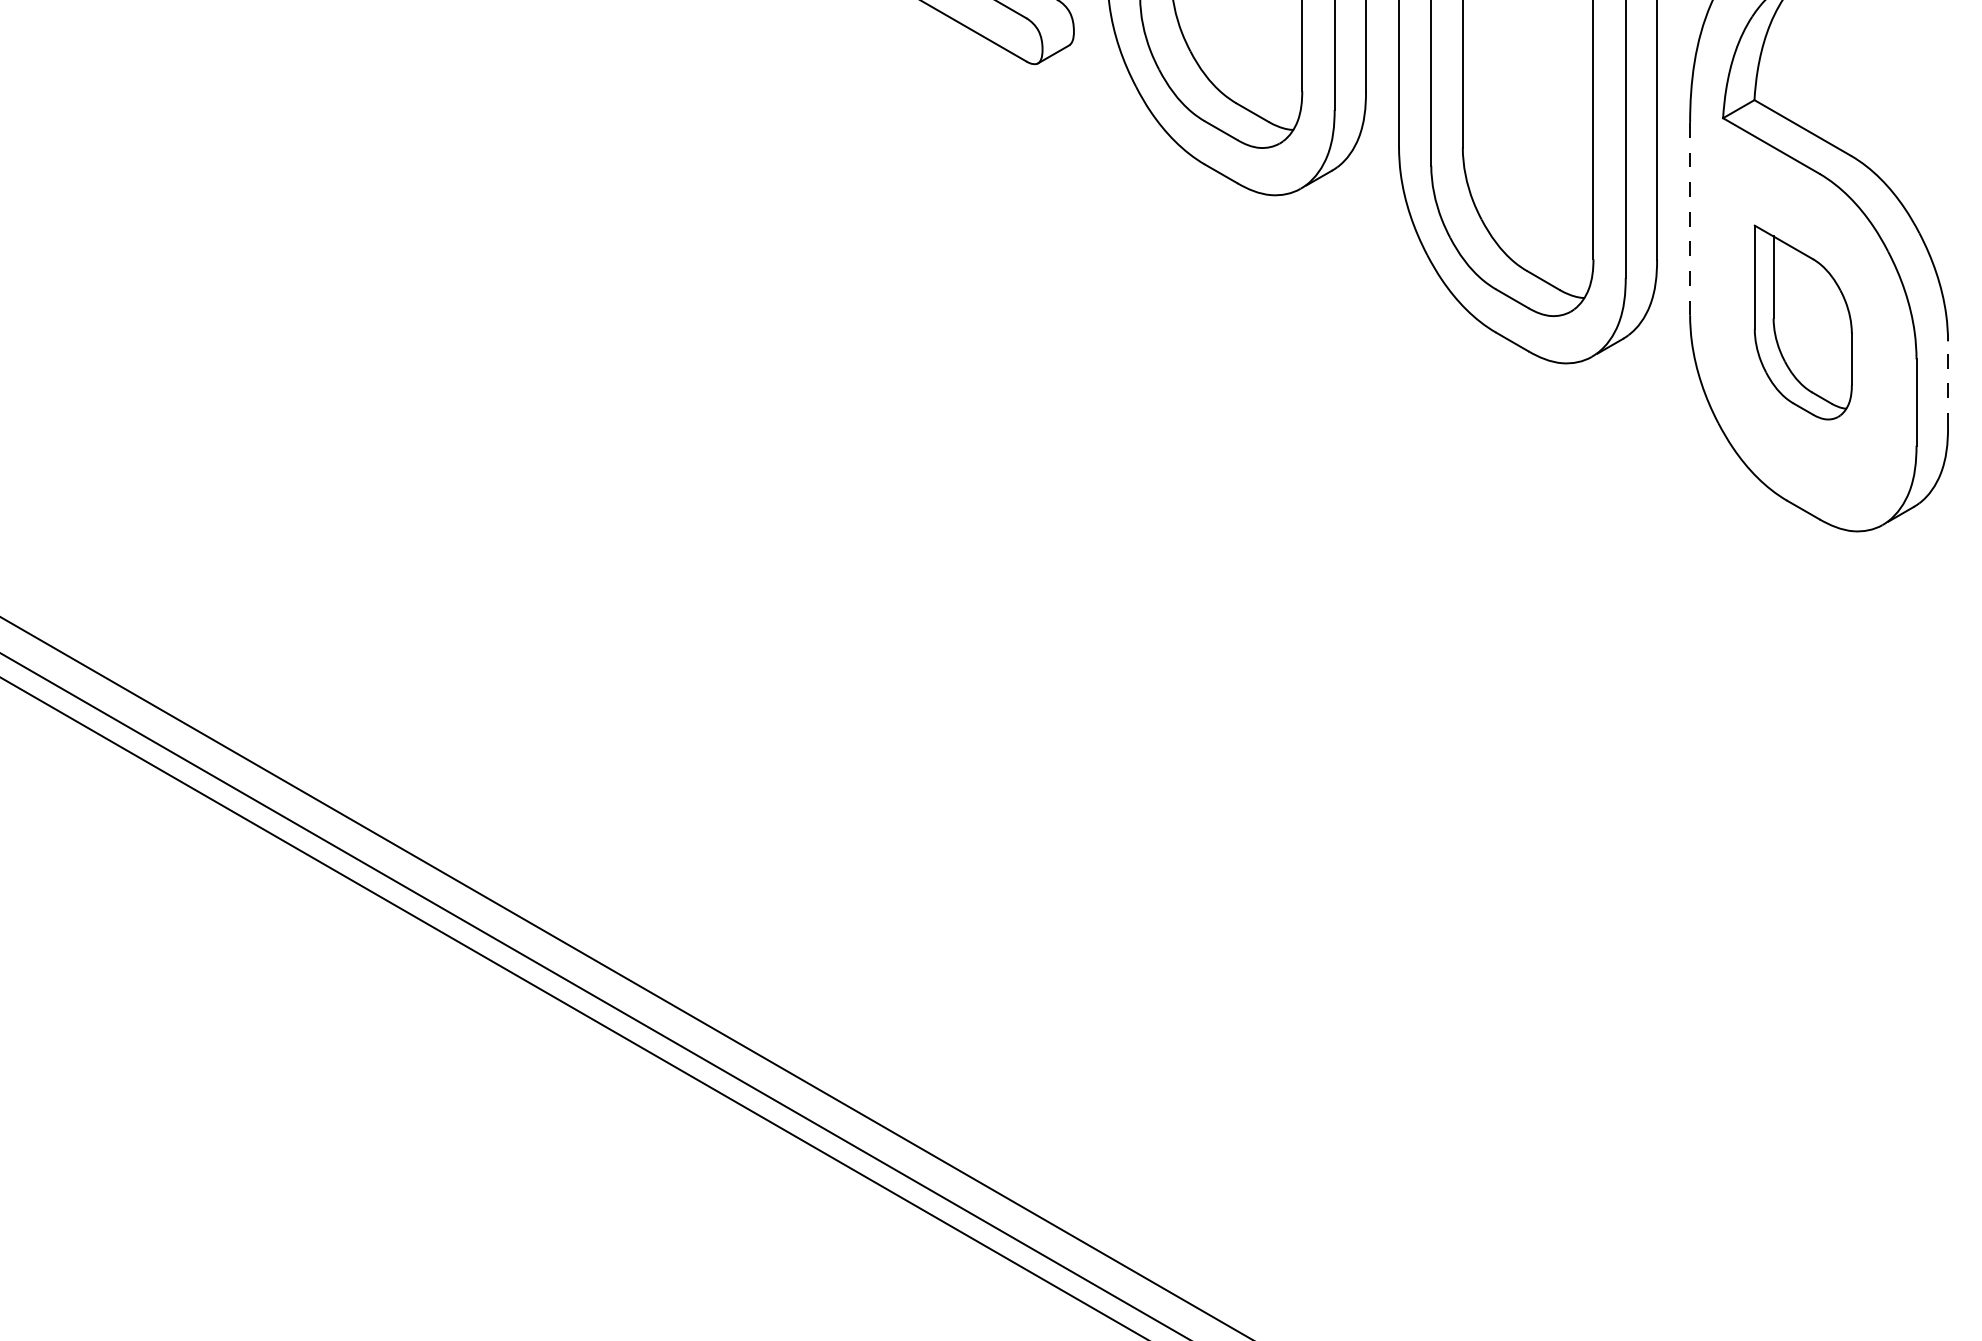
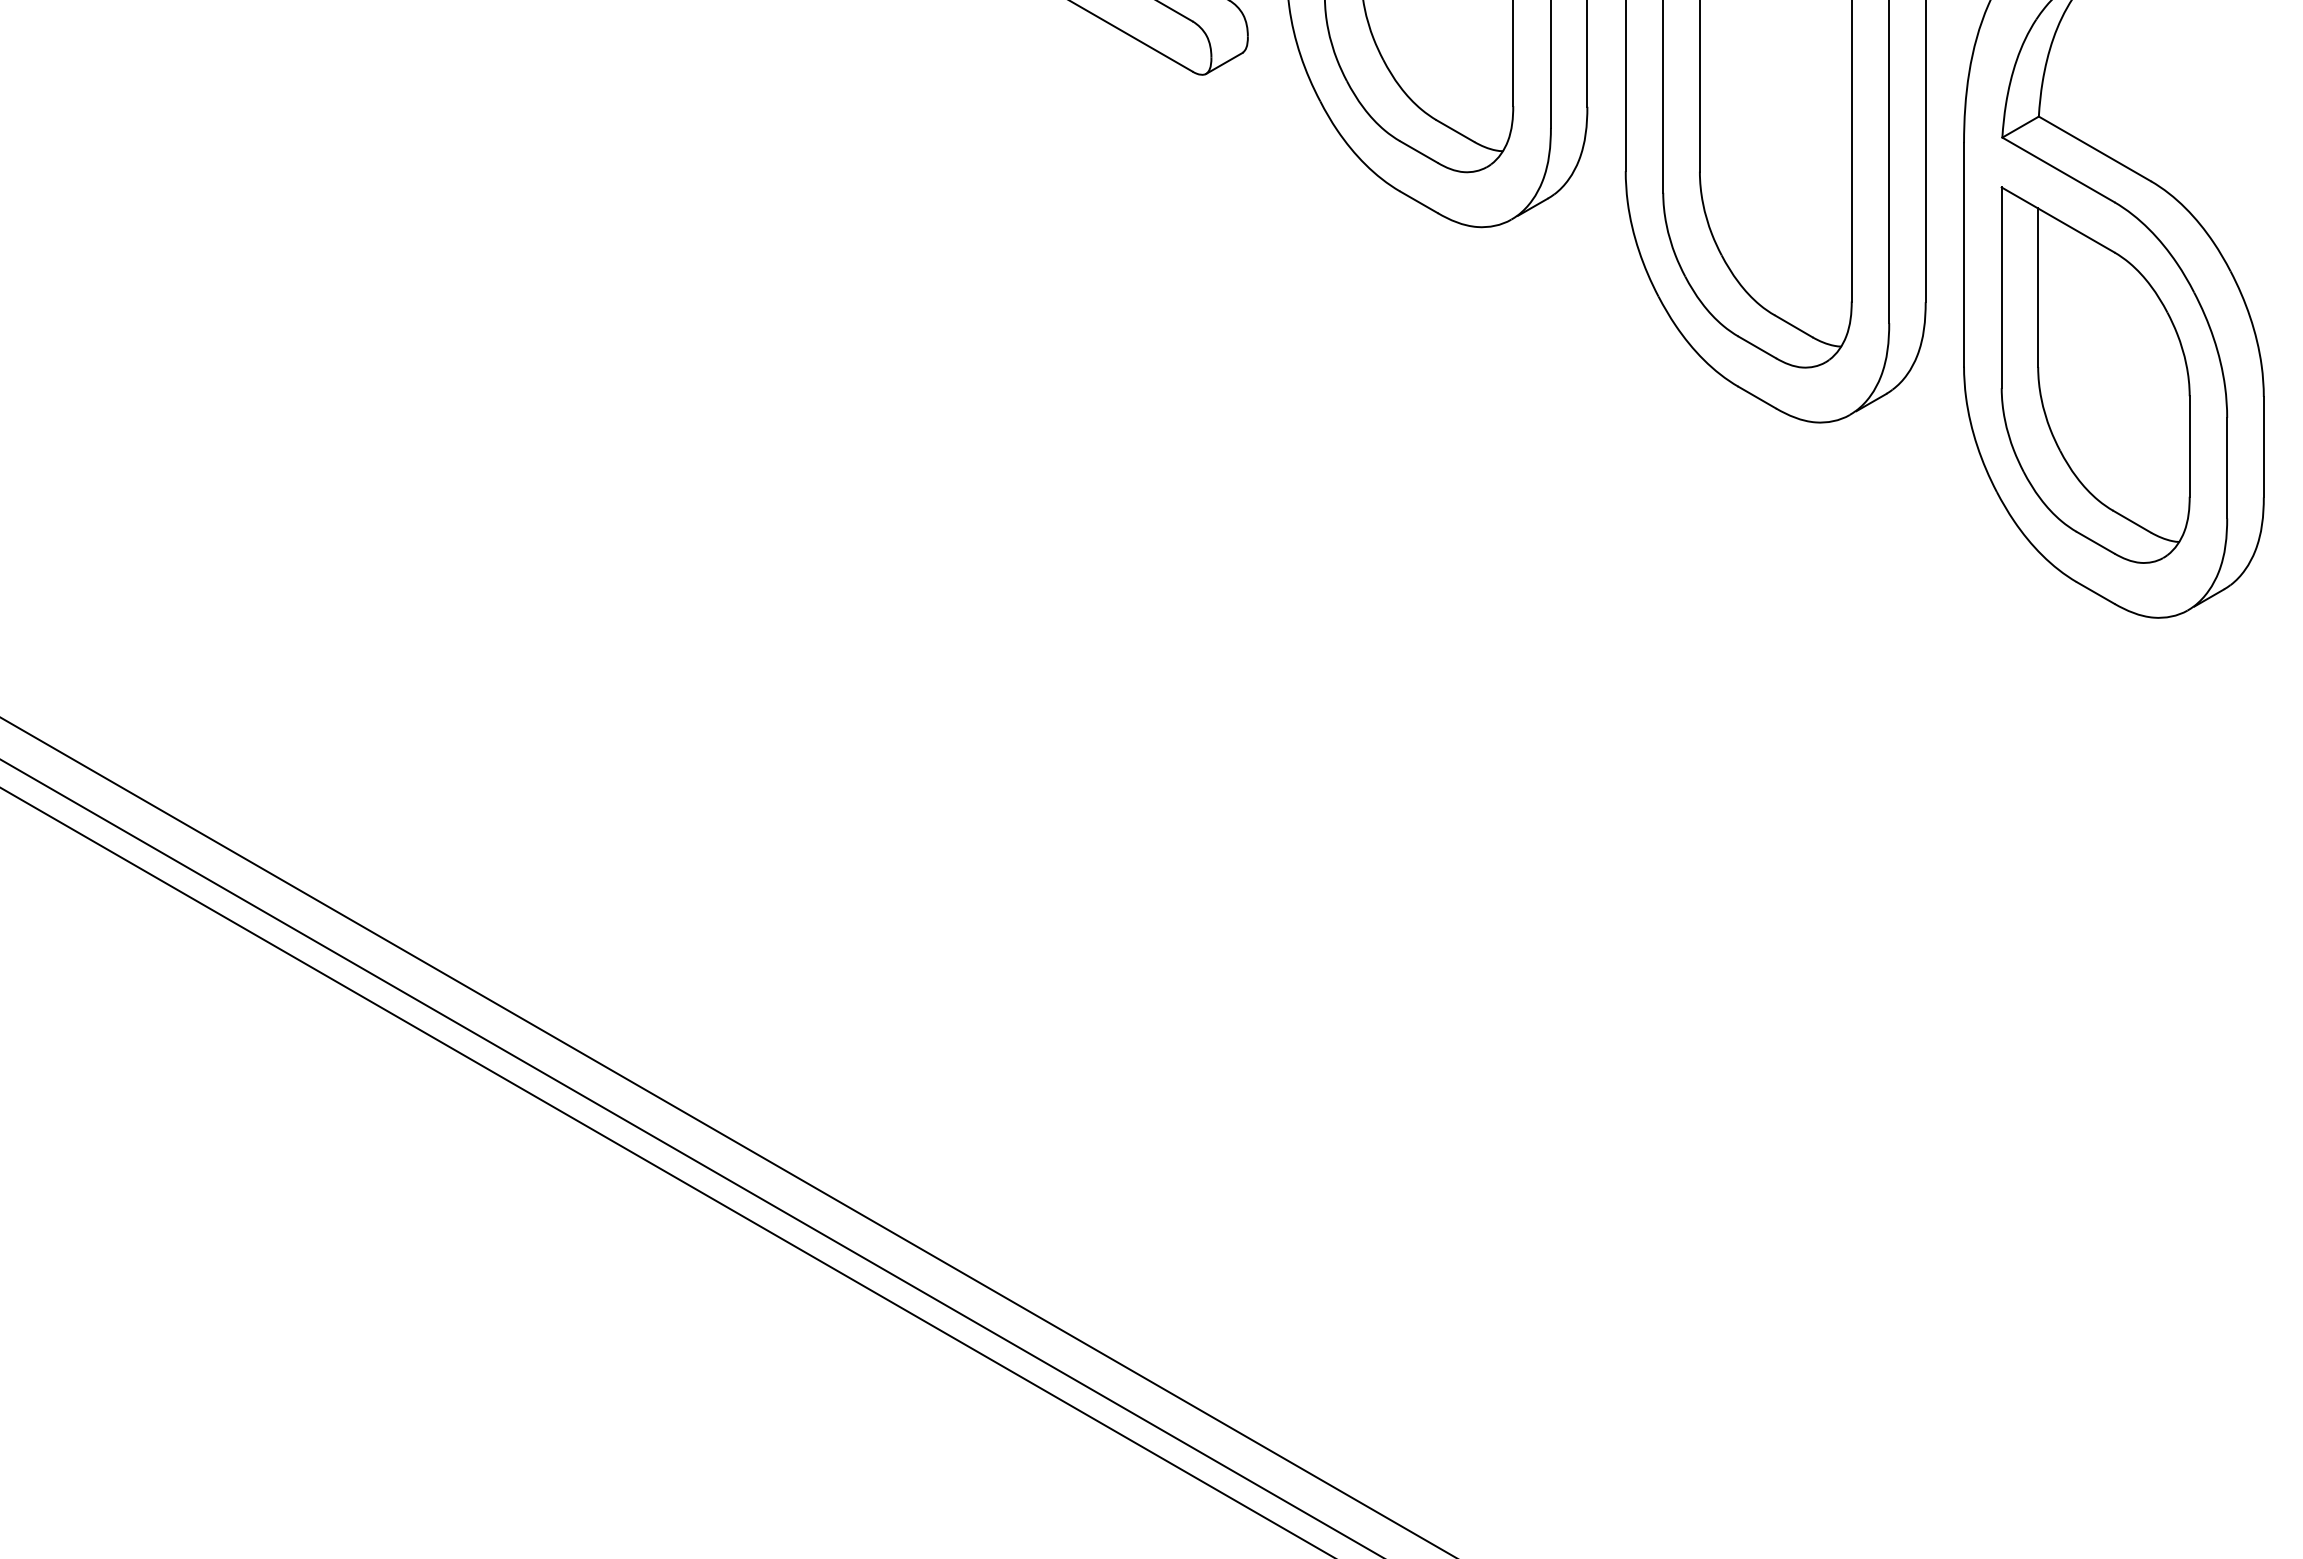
line: (1690, 218) -> (1964, 254), dashed -> solid
part: (1803, 322) -> (2095, 374), size x1.67
line: (1947, 383) -> (2263, 446), dashed -> solid

